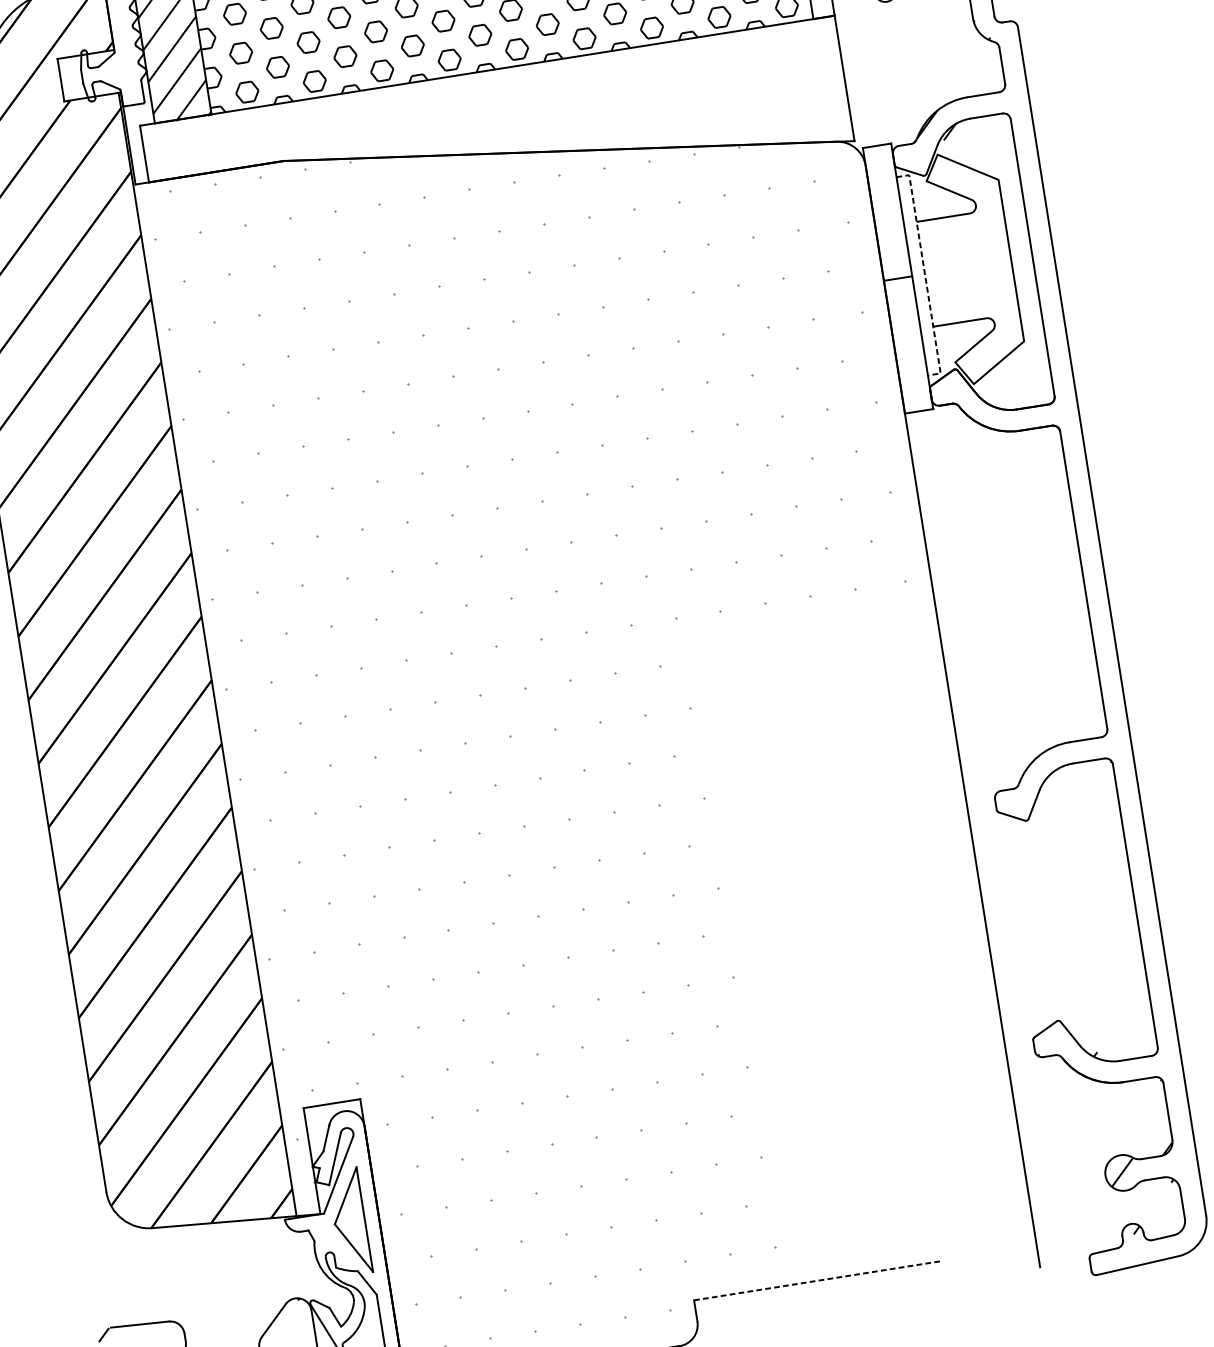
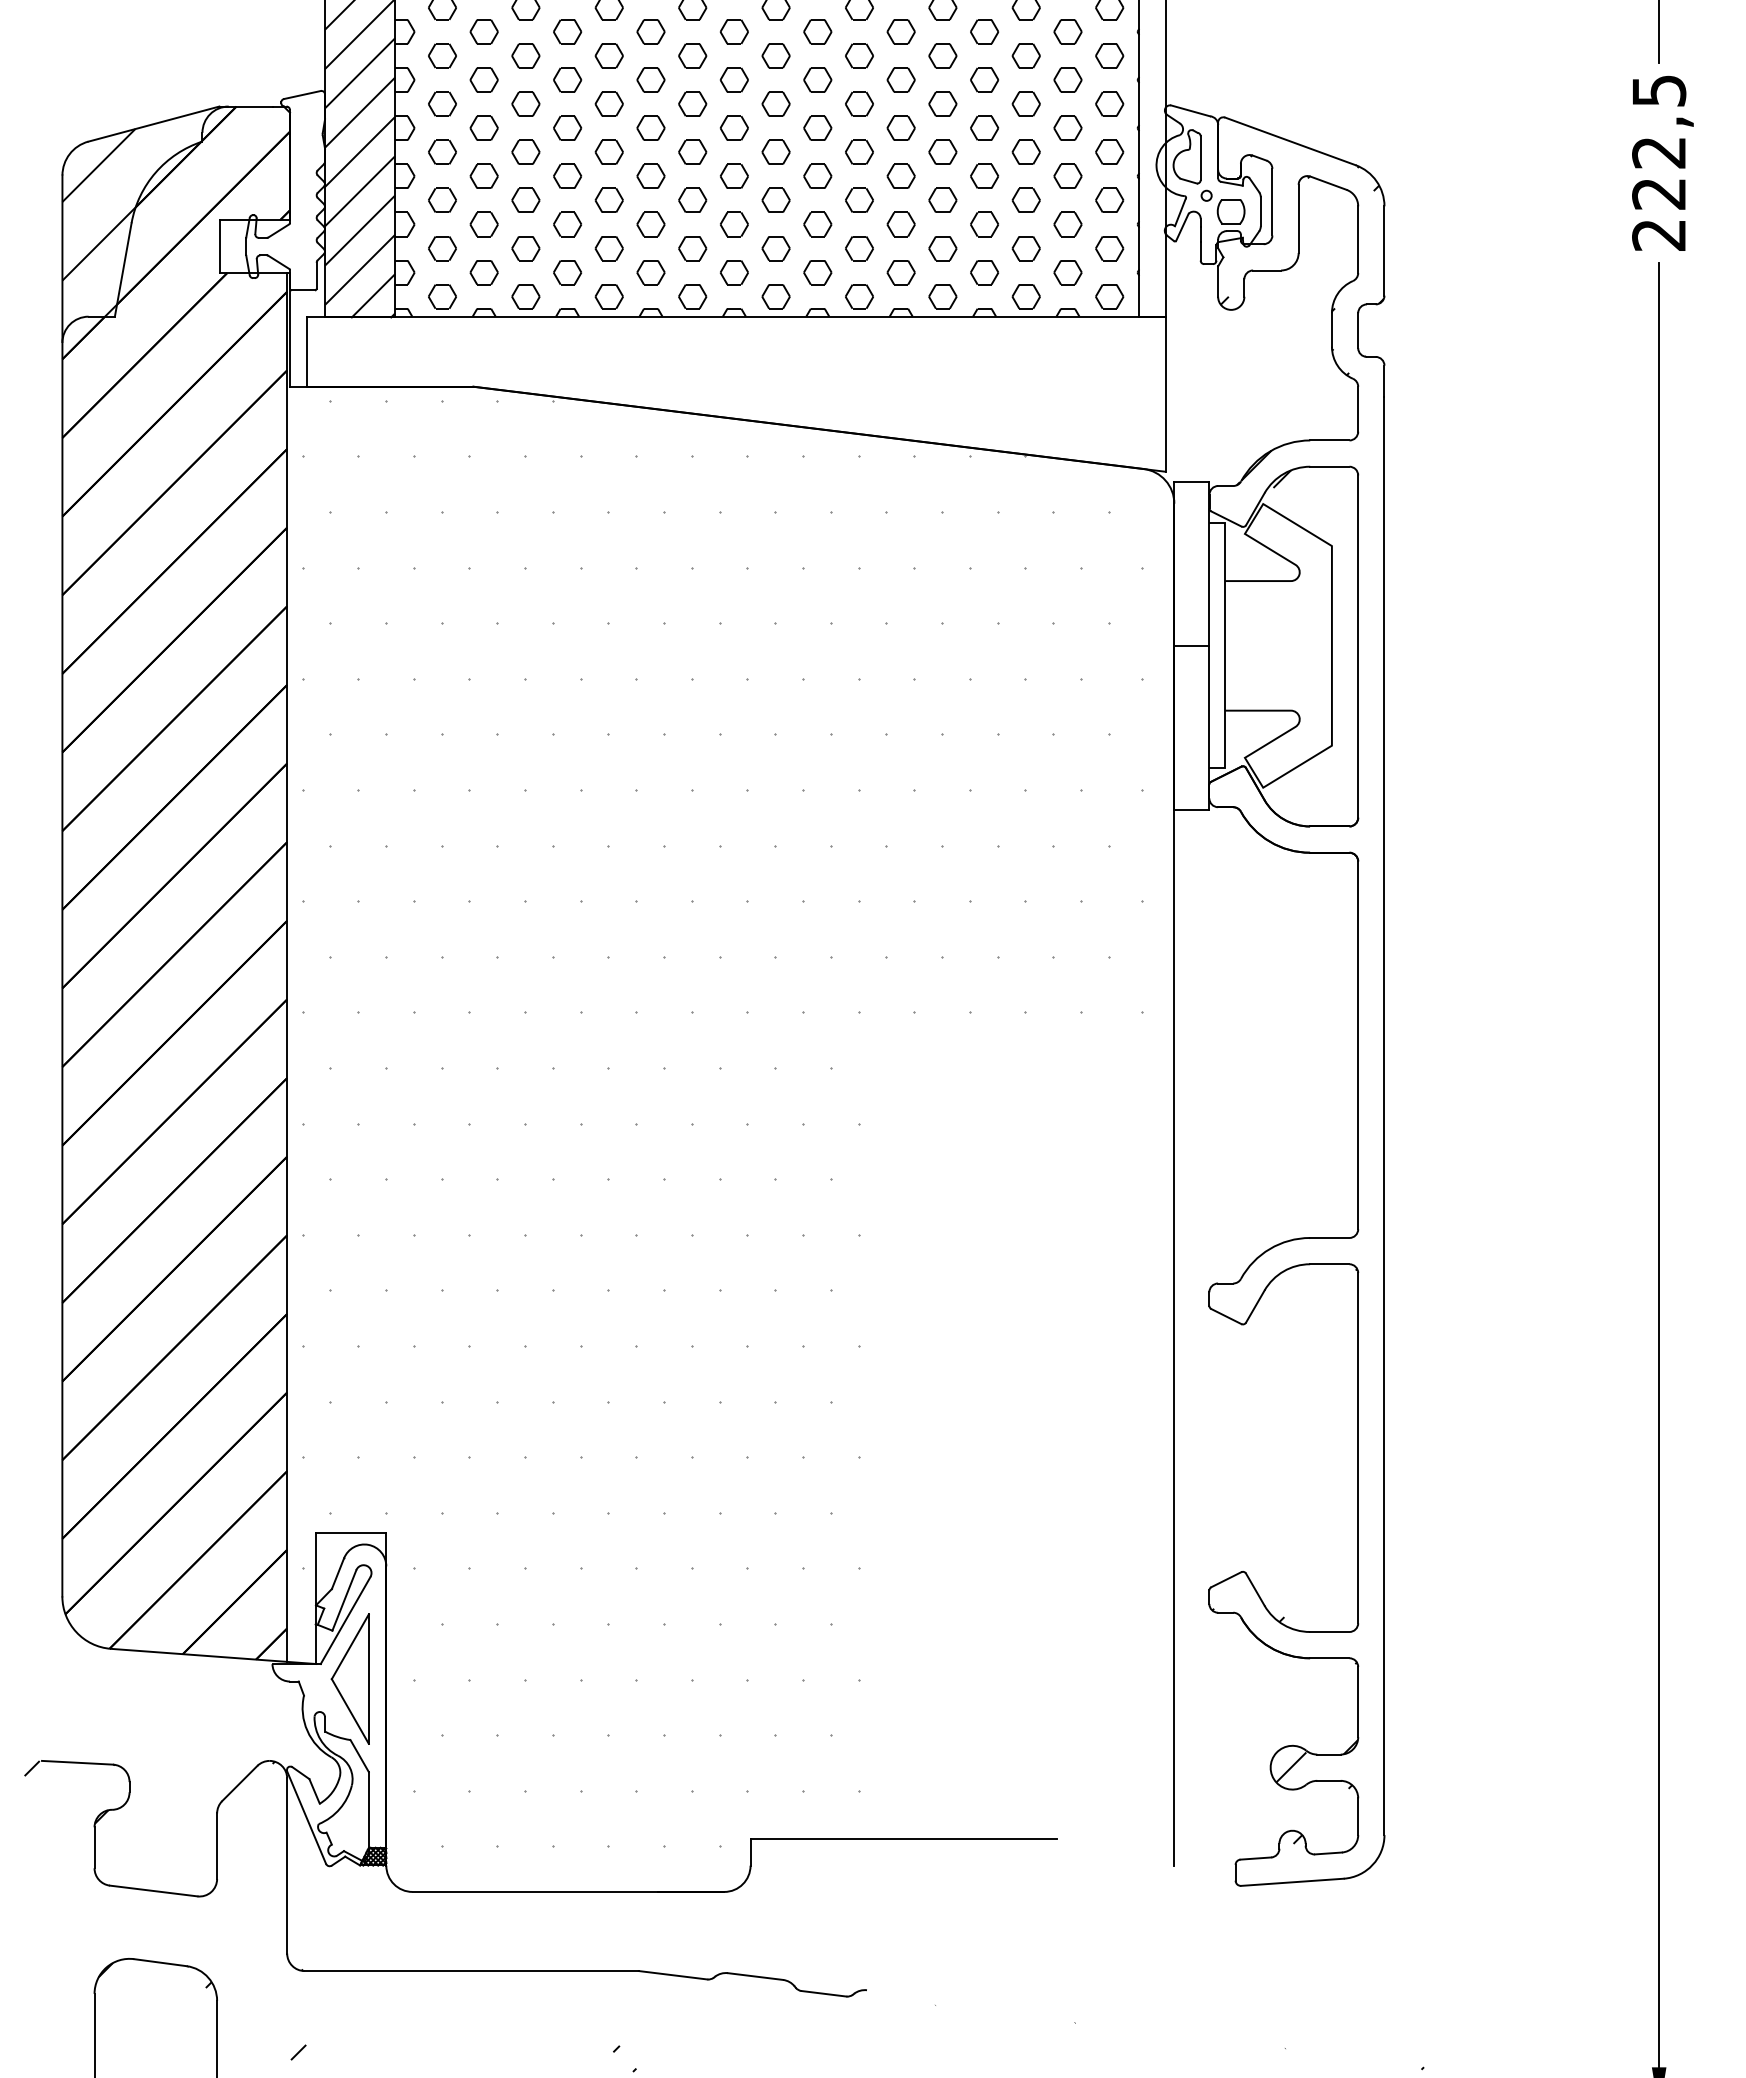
line: (925, 273) -> (1225, 645), dashed -> solid
line: (818, 1280) -> (904, 1839), dashed -> solid

